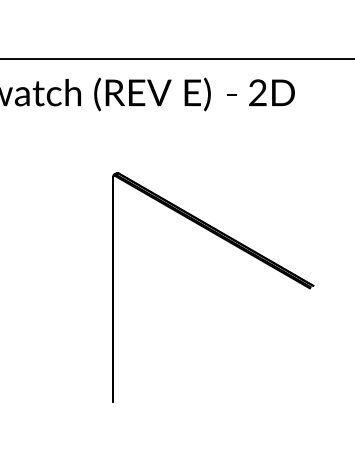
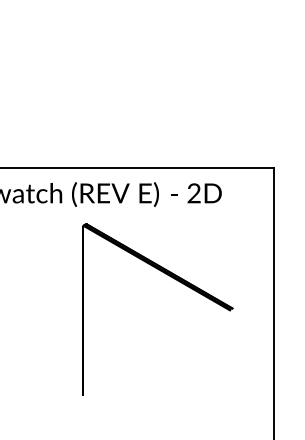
part: (239, 249) -> (177, 281), moved

